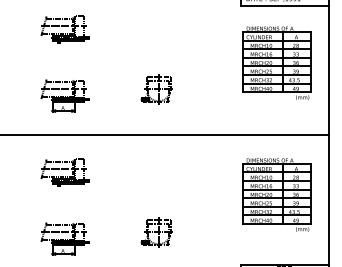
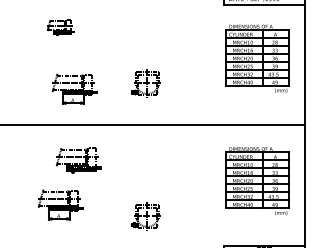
part: (64, 29) -> (60, 27), size x0.6
part: (64, 95) -> (74, 88), moved
part: (64, 172) -> (78, 160), moved
part: (64, 238) -> (60, 204), moved

